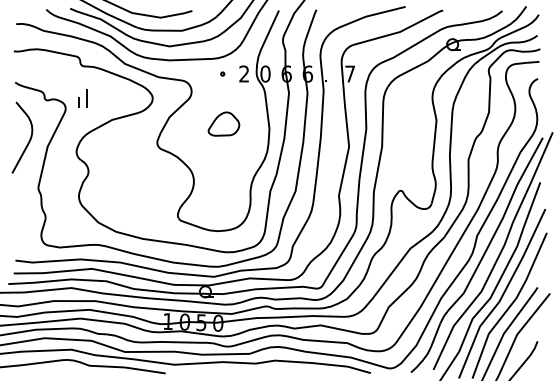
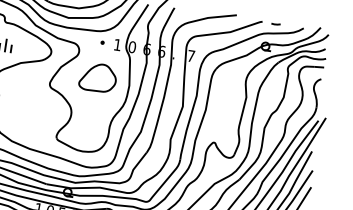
line: (462, 10) -> (276, 23), added
text: (243, 73) -> (117, 44), 2 -> 1
line: (95, 102) -> (11, 49), added
part: (223, 123) -> (97, 77), size x1.67

